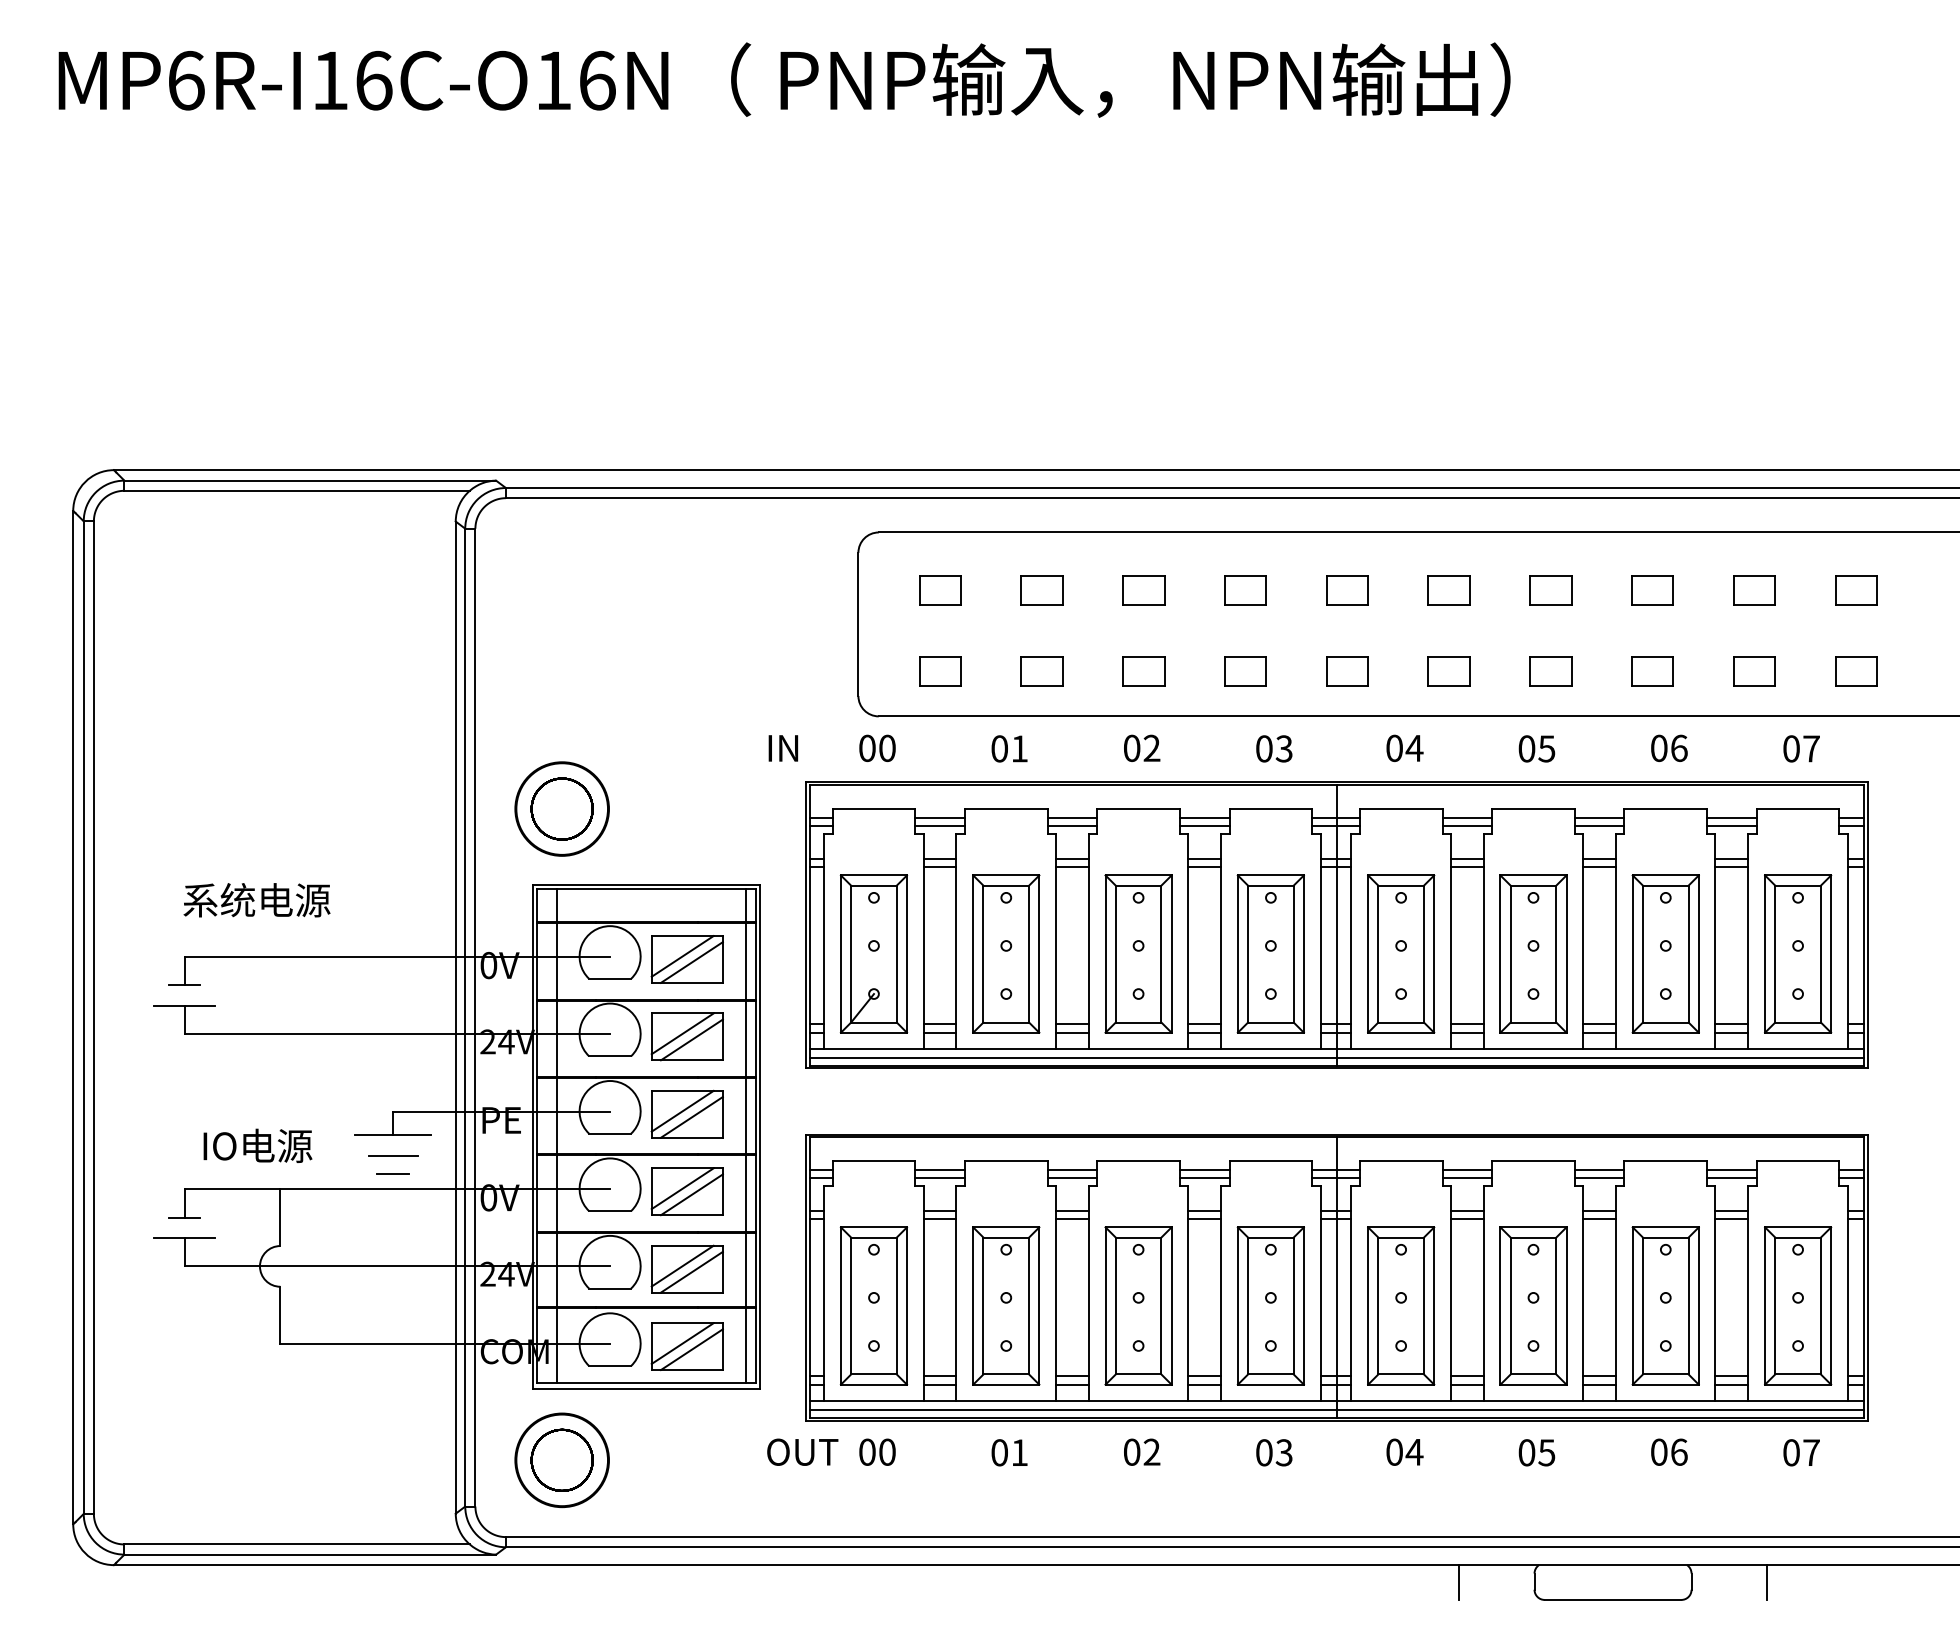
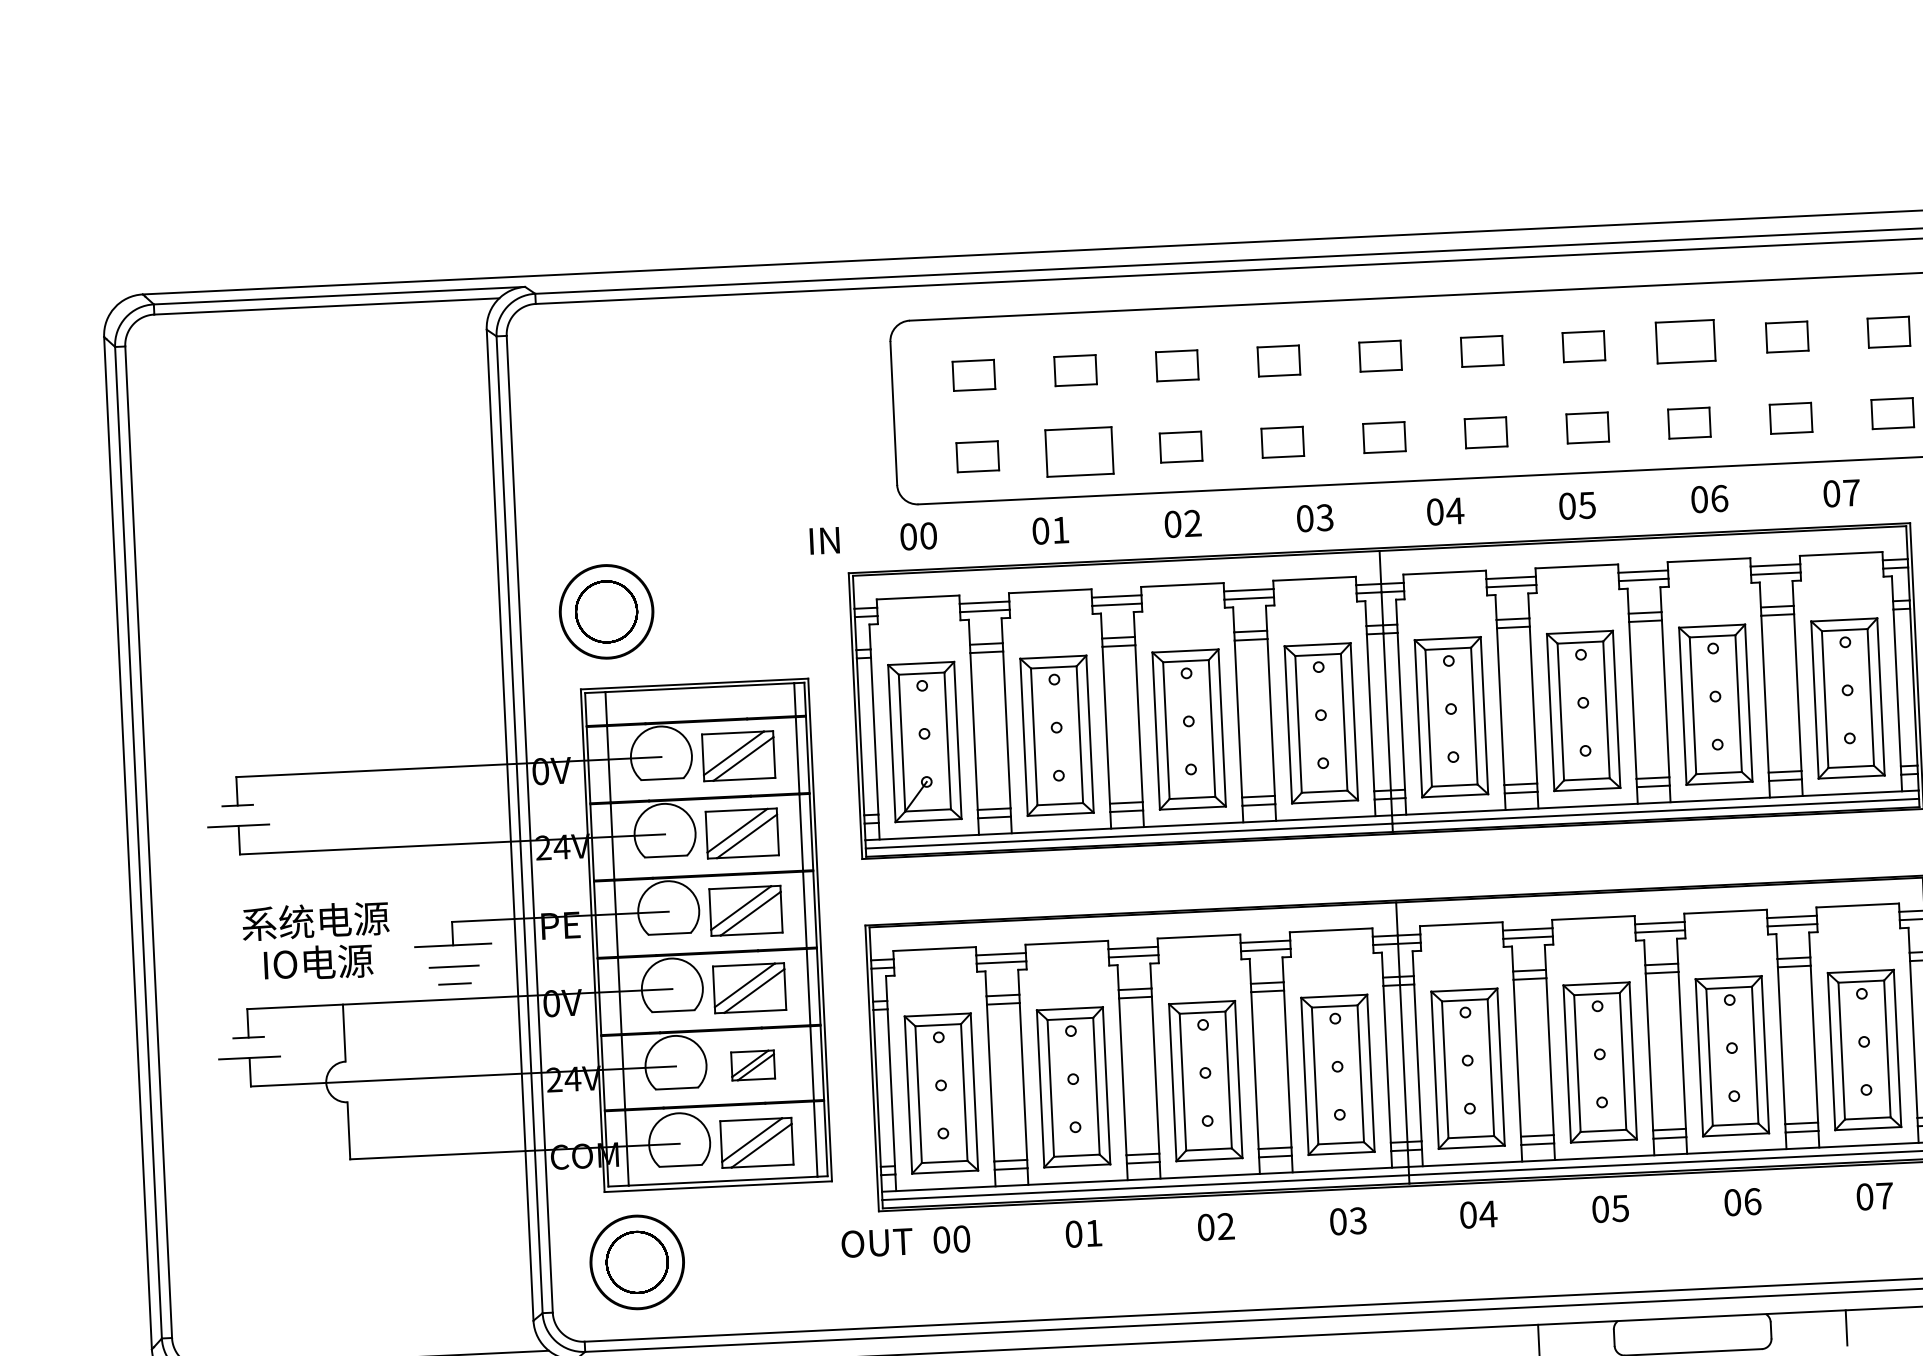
part: (1652, 590) -> (1685, 342), size x1.4
part: (1041, 671) -> (1078, 451), size x1.6
text: (256, 900) -> (315, 921), moved
part: (686, 1268) -> (752, 1064), size x0.6

